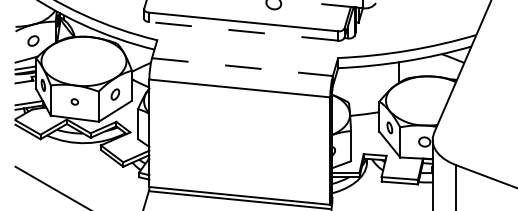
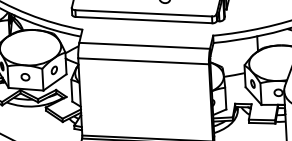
line: (243, 31) -> (144, 20), dashed -> solid
line: (242, 67) -> (144, 46), dashed -> solid
part: (74, 101) -> (25, 76), size x1.67

